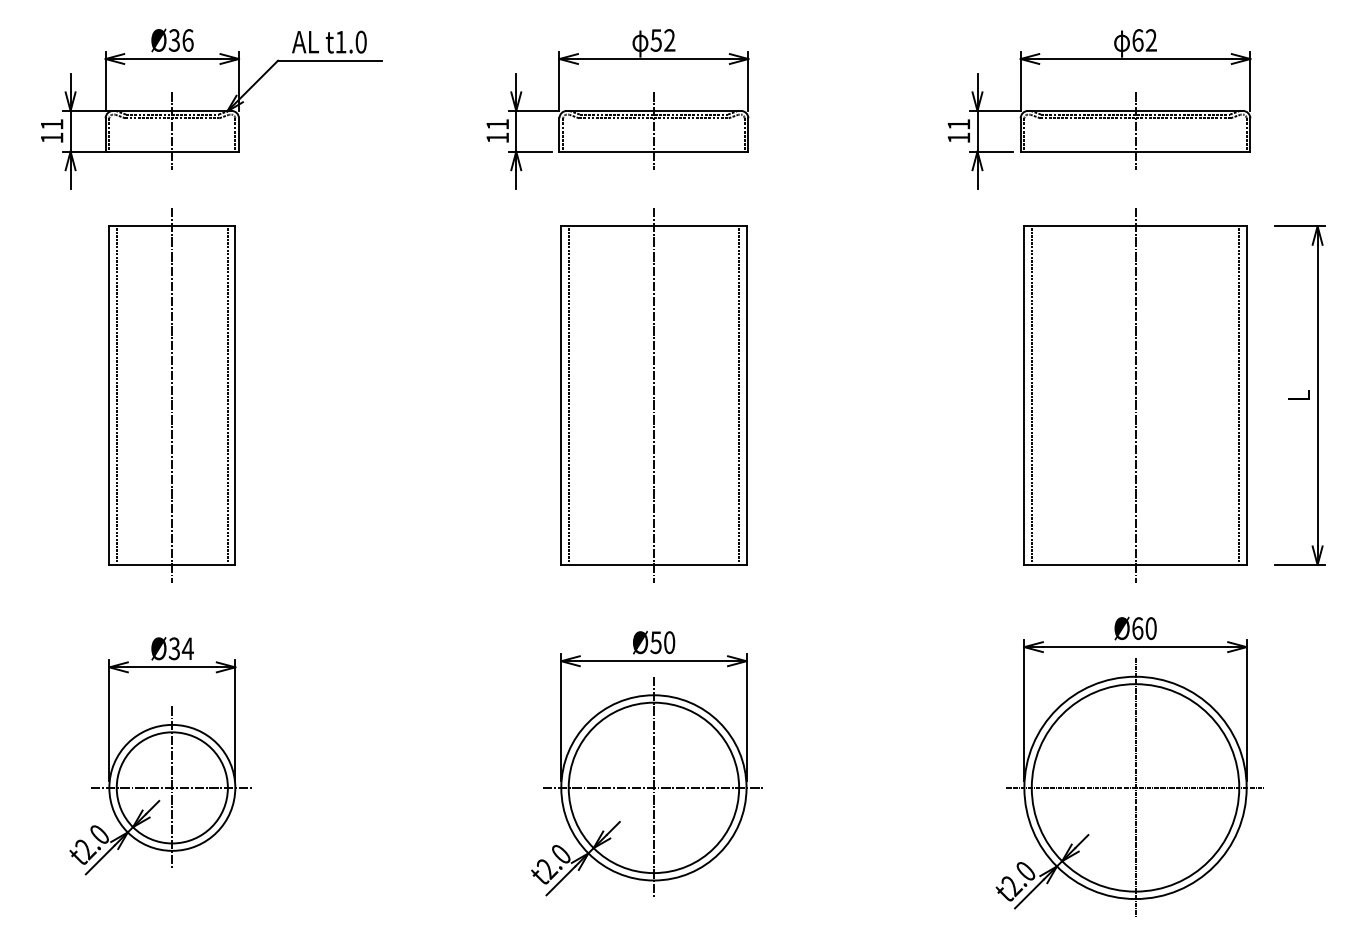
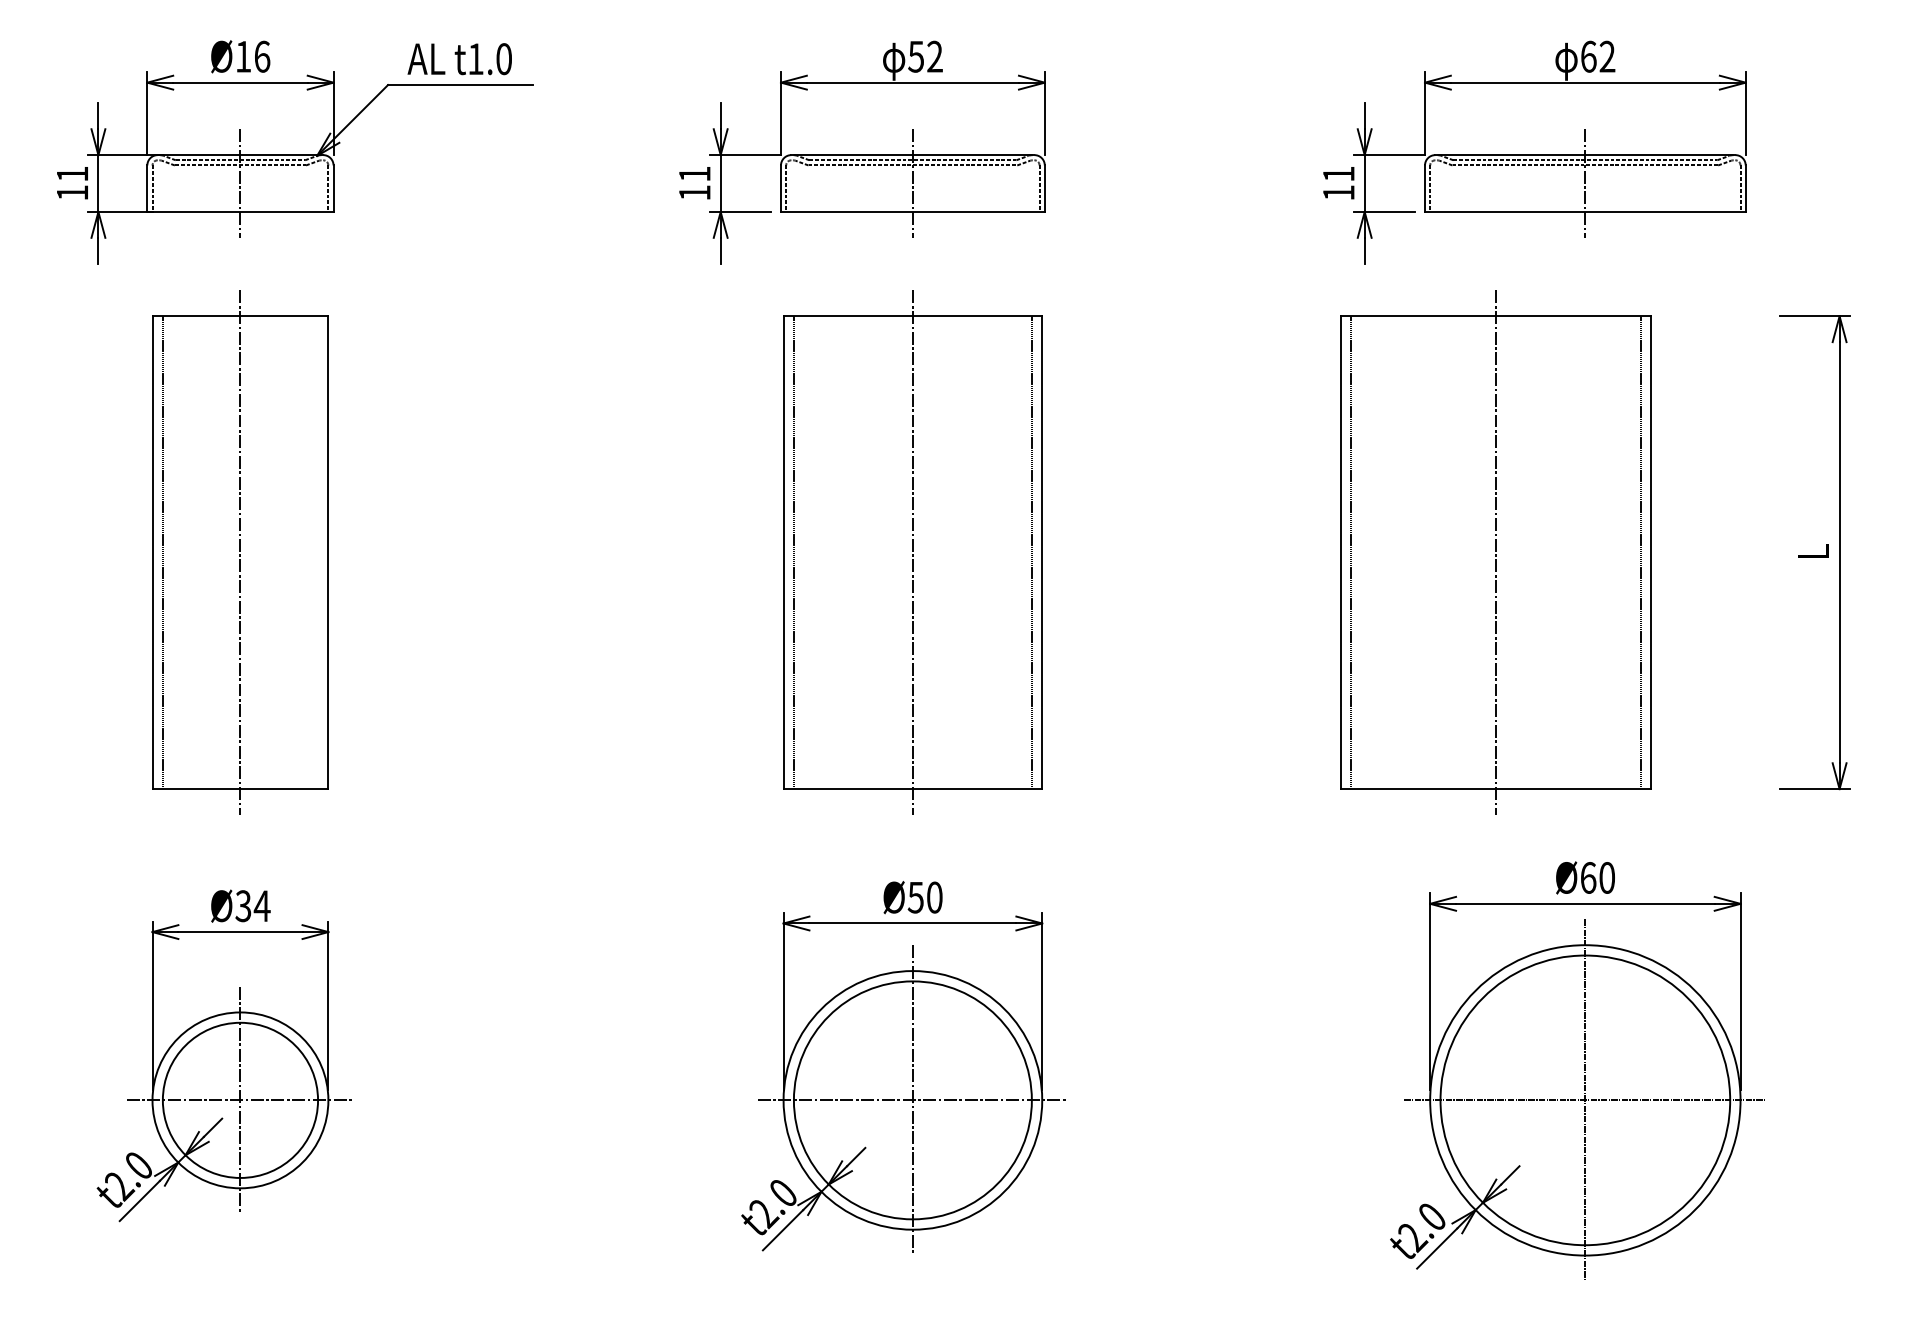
text: (173, 40) -> (242, 56), Ø36 -> Ø16
line: (227, 395) -> (317, 552), removed
part: (1135, 395) -> (1495, 552), moved

